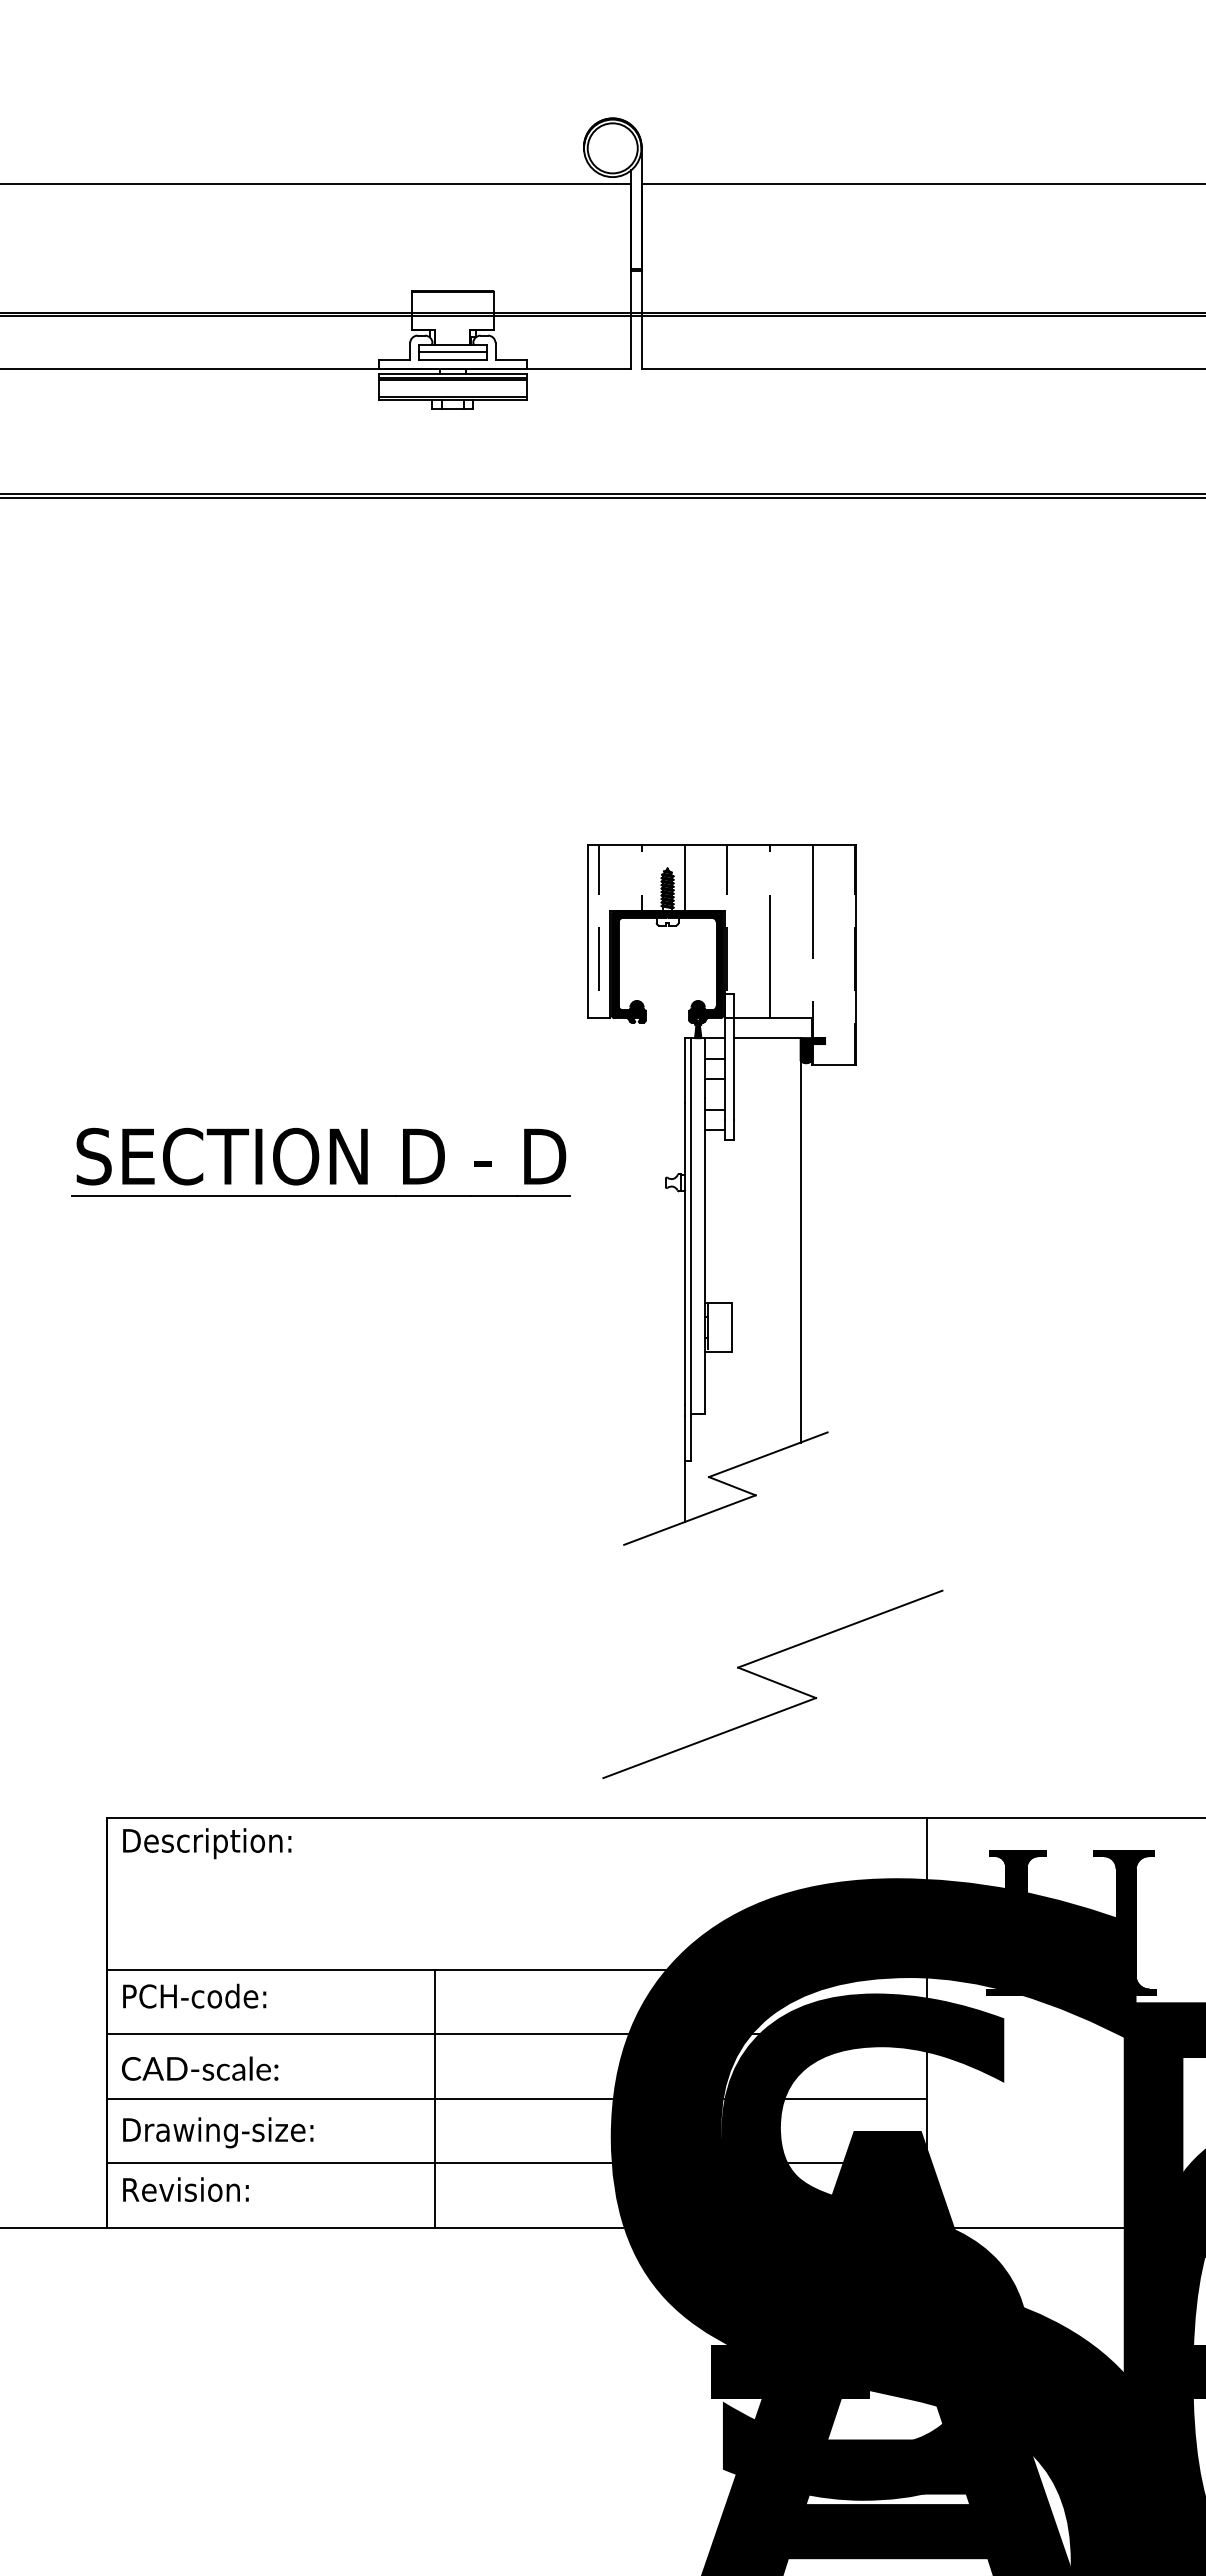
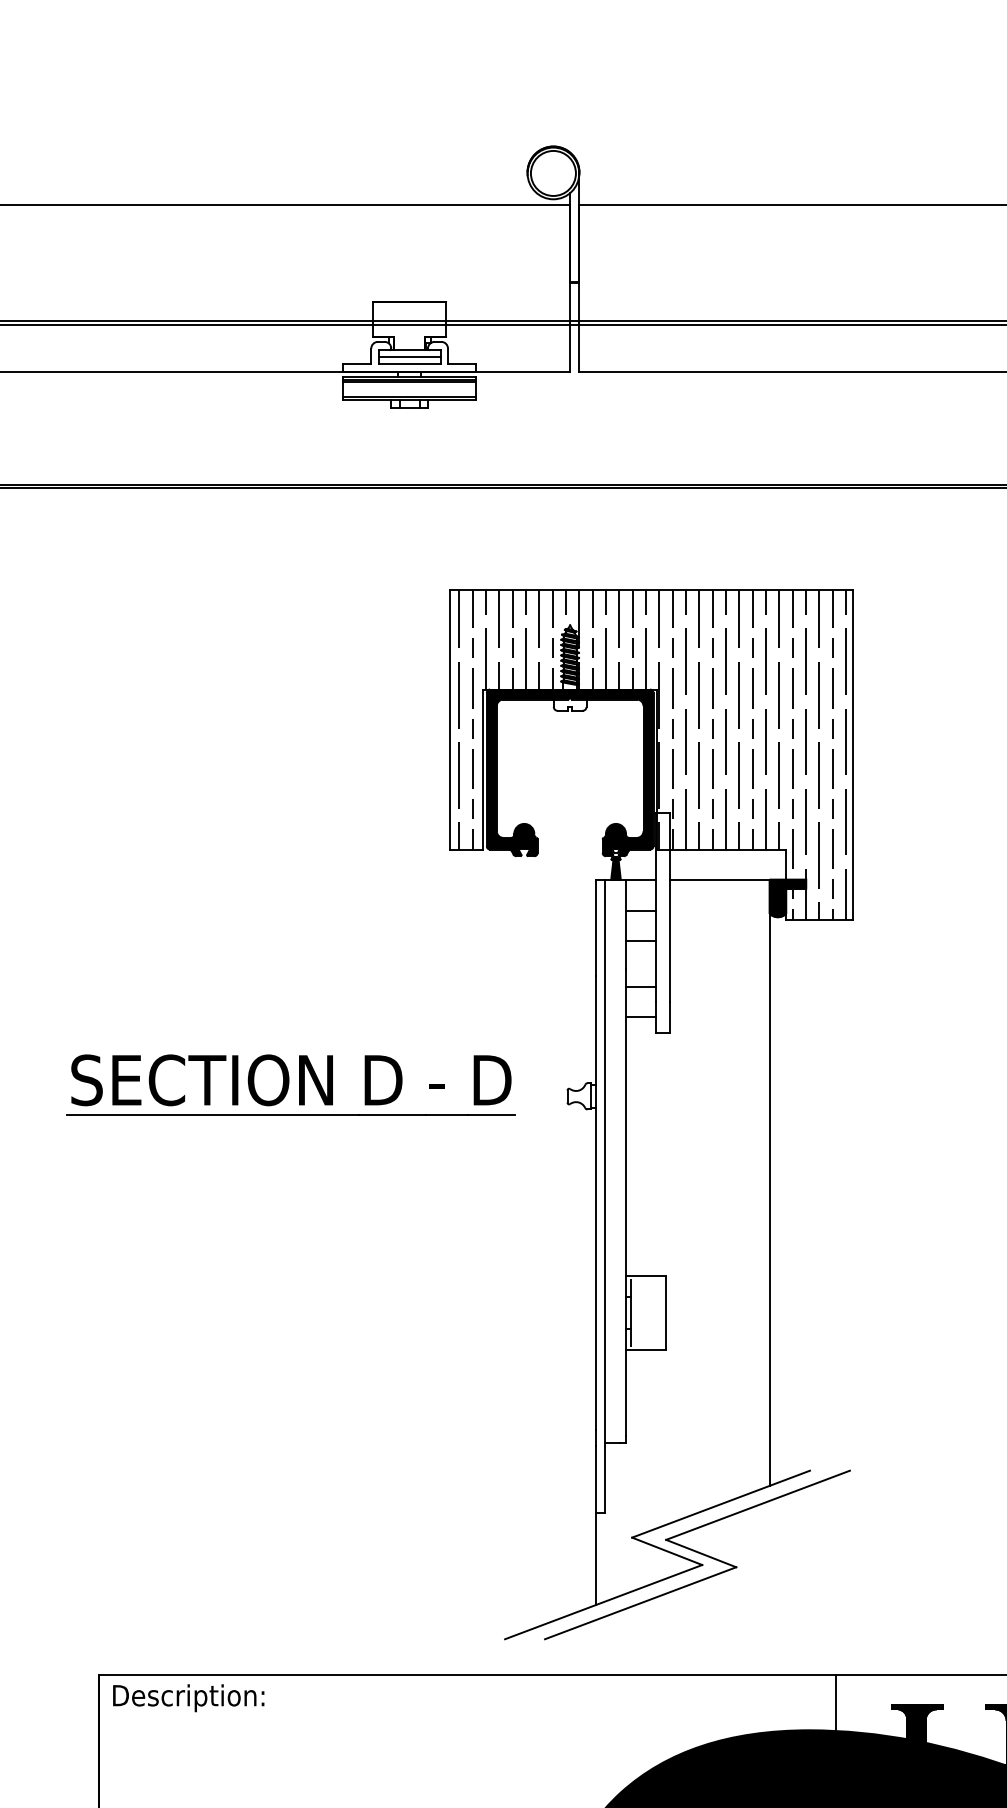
part: (721, 1194) -> (651, 1114), size x1.67

